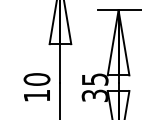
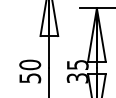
text: (37, 96) -> (30, 78), 10 -> 50

